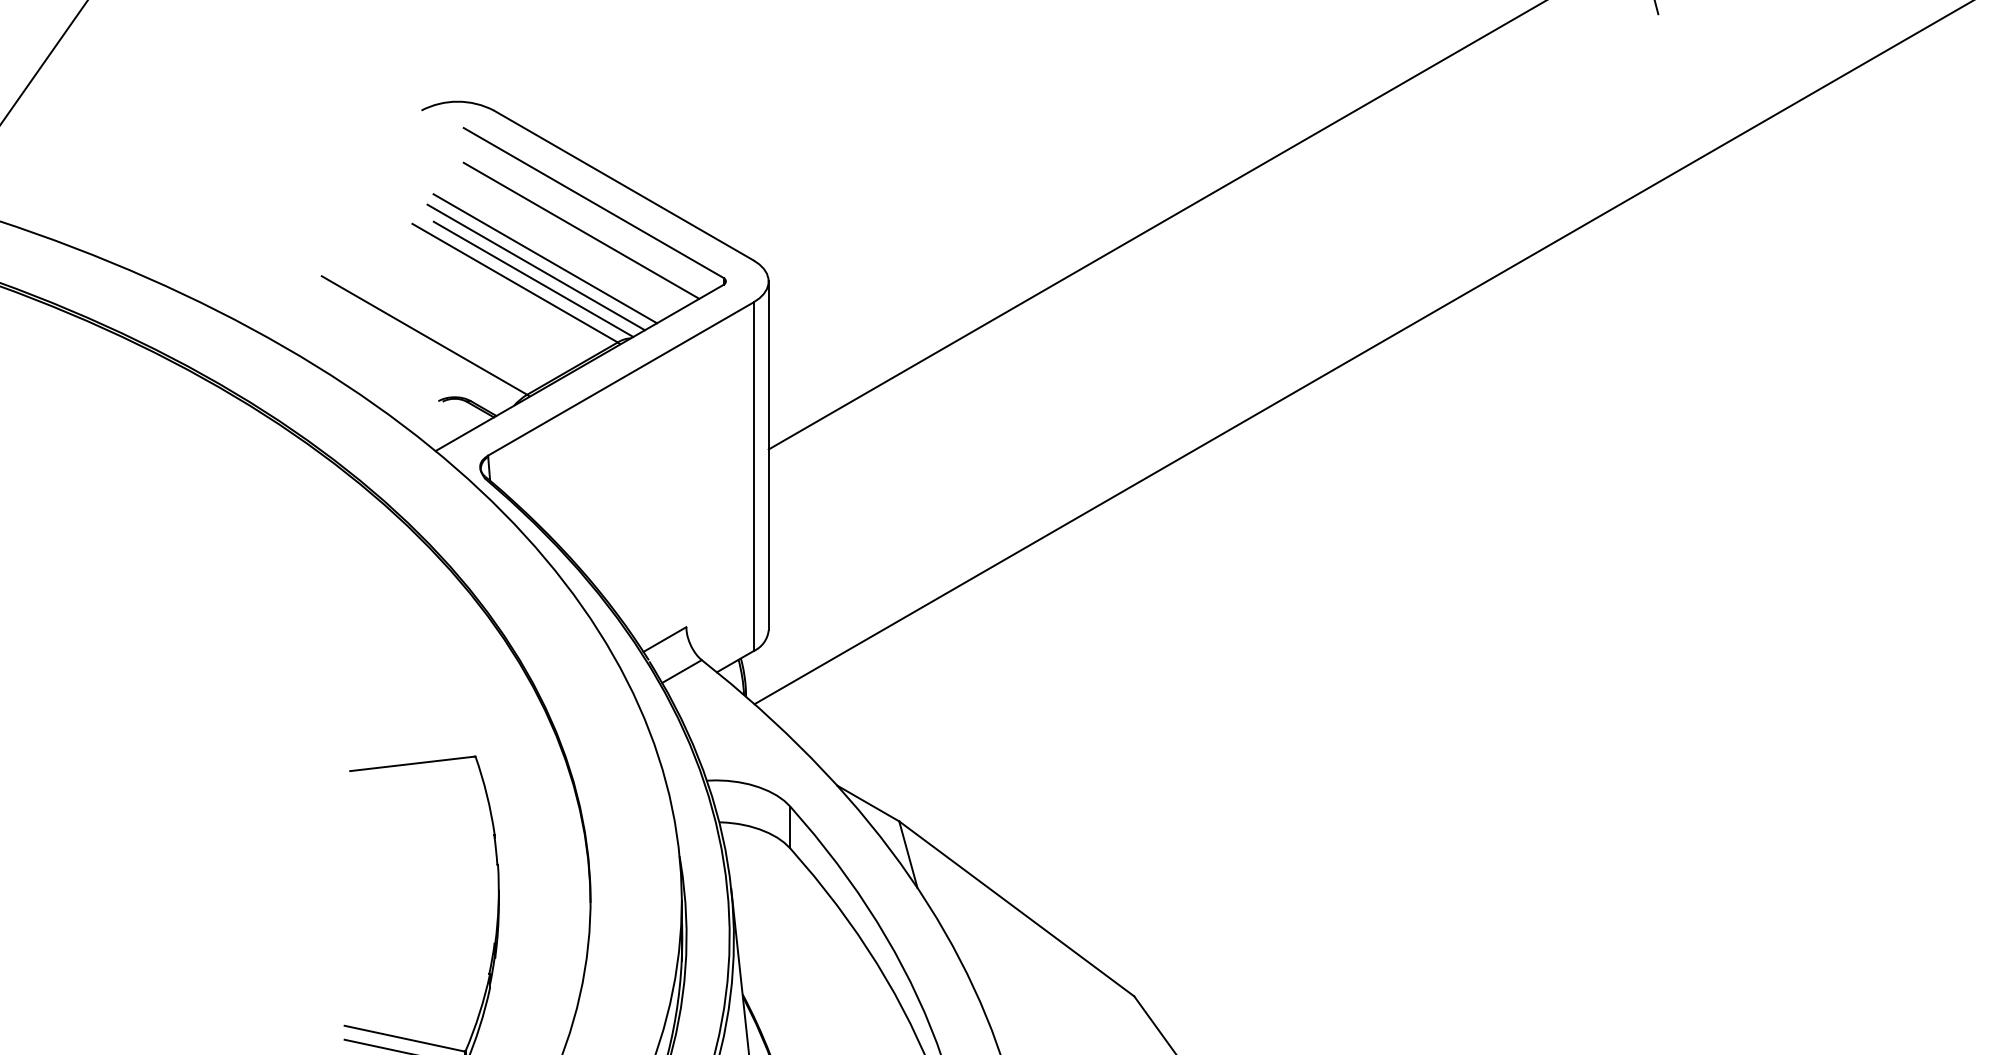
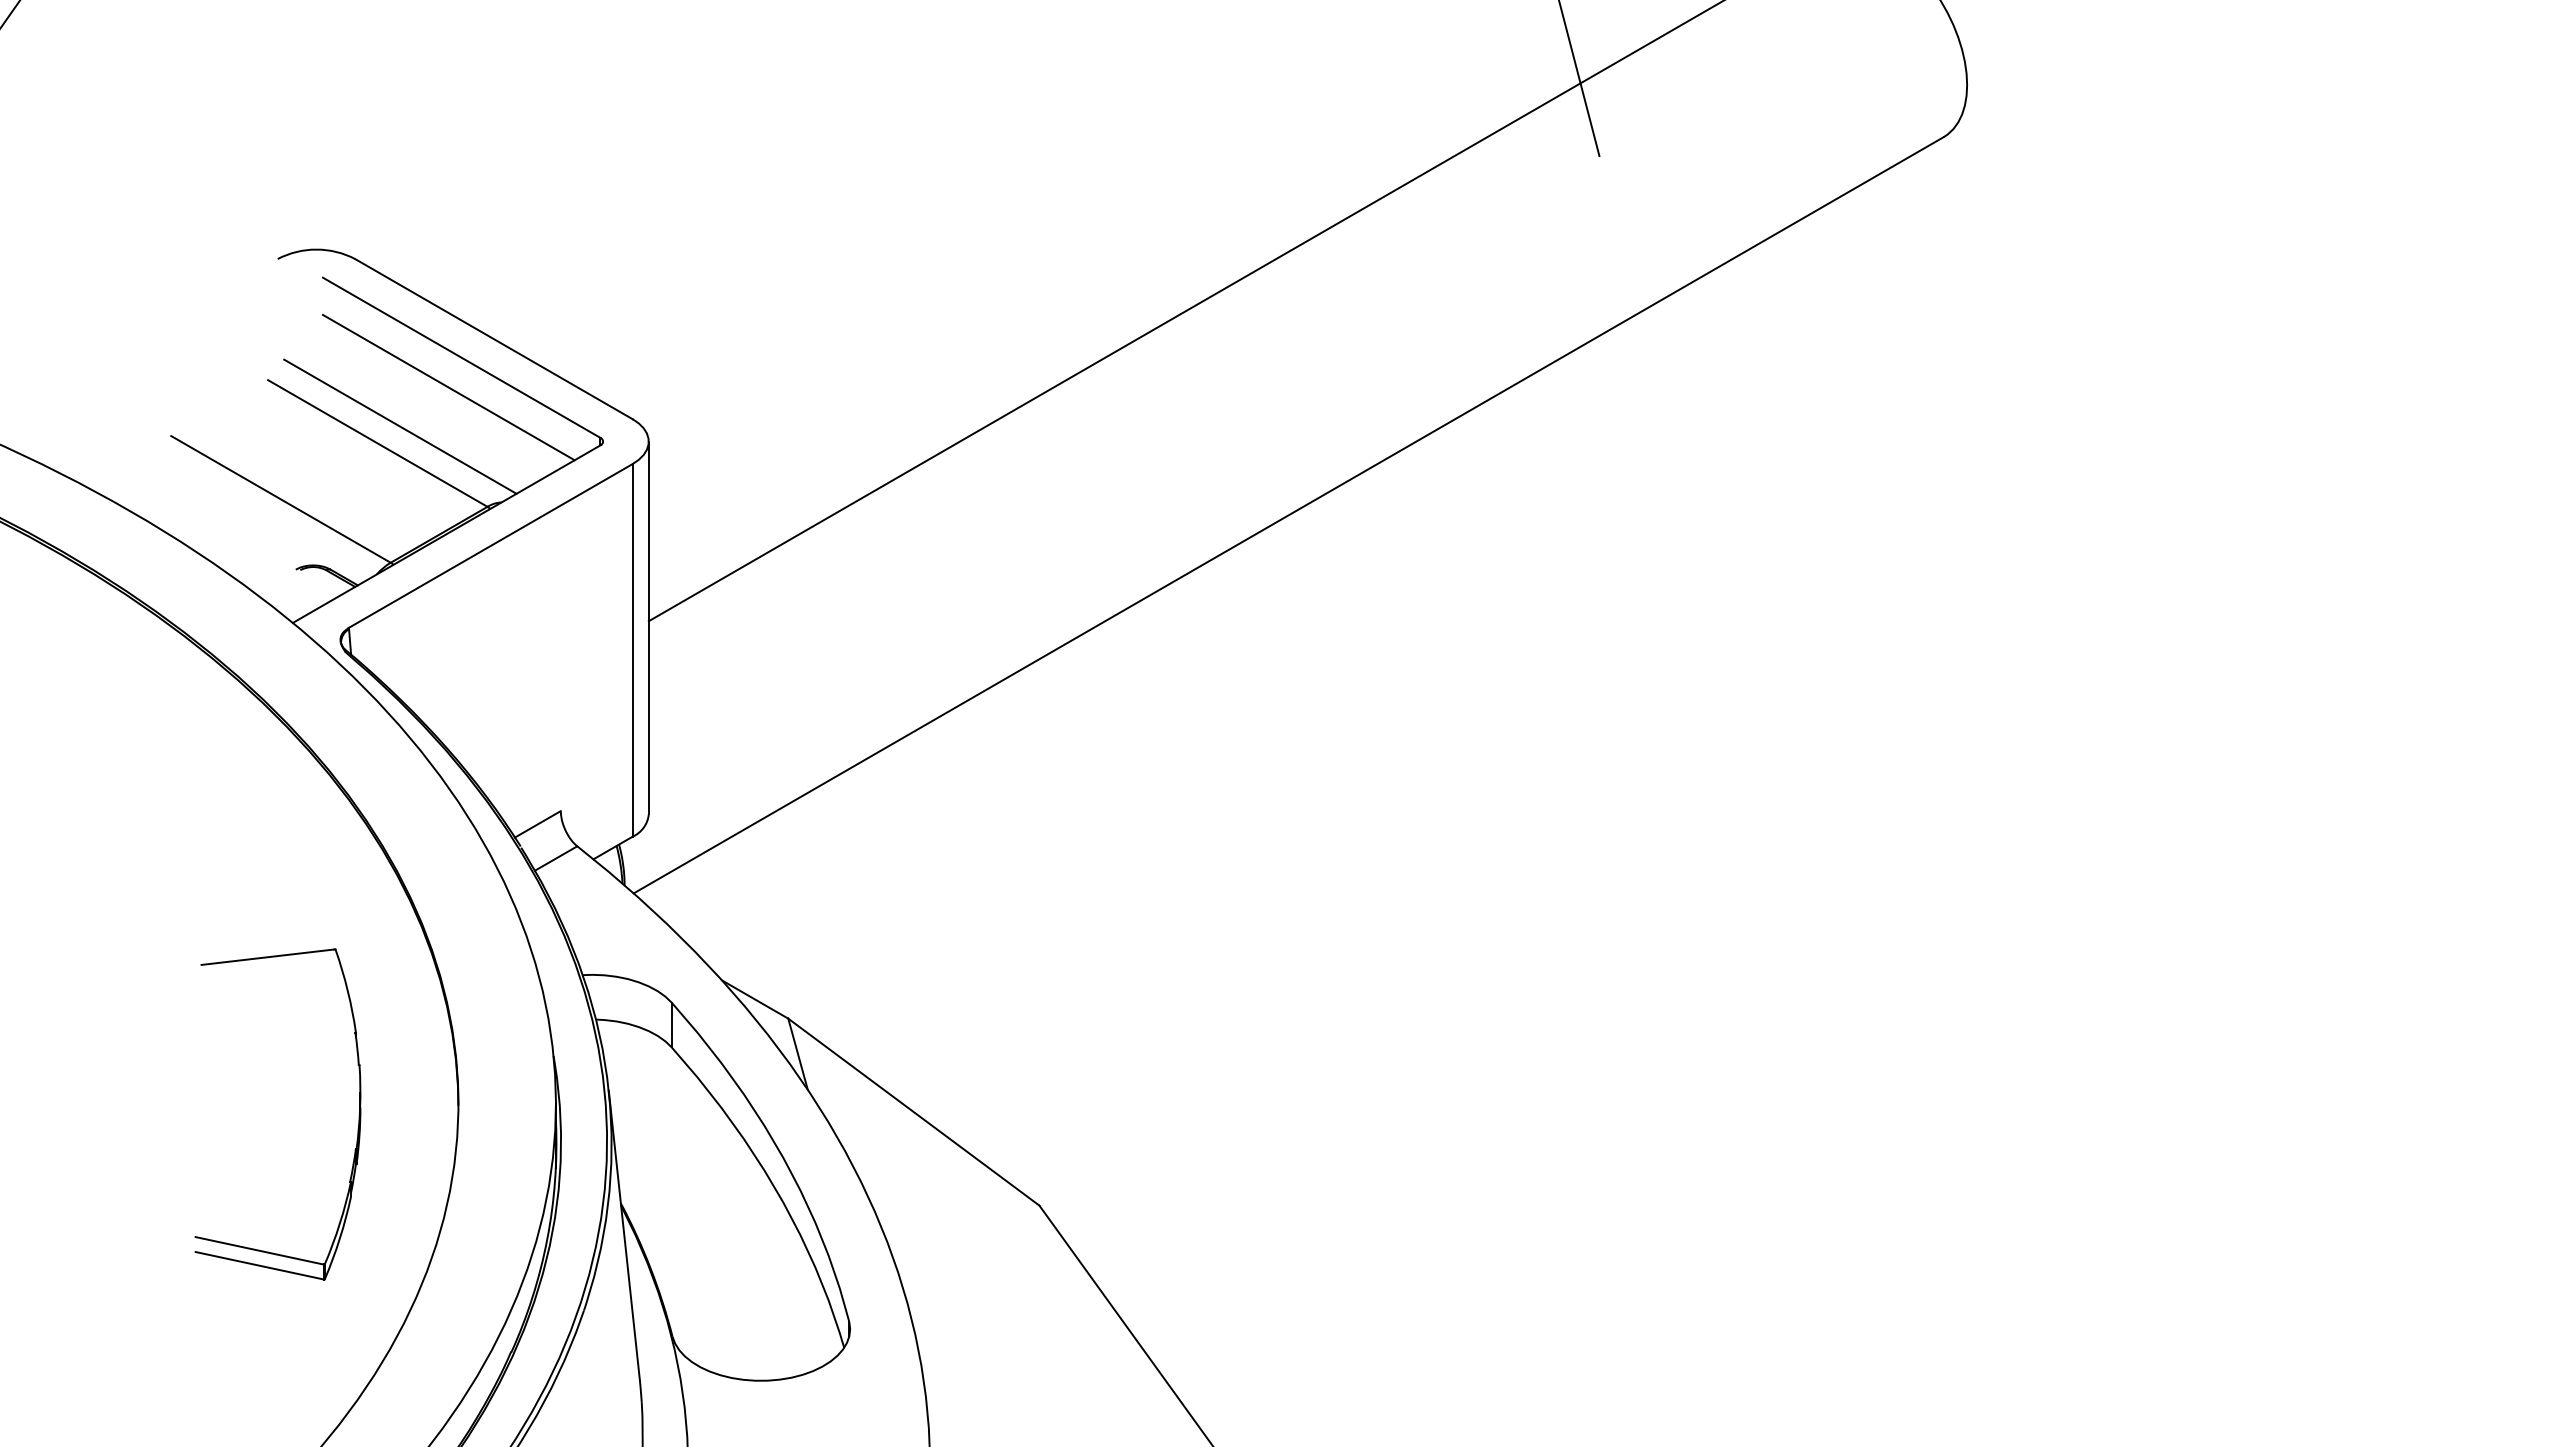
line: (544, 258) -> (409, 417), removed
line: (533, 279) -> (397, 439), removed

